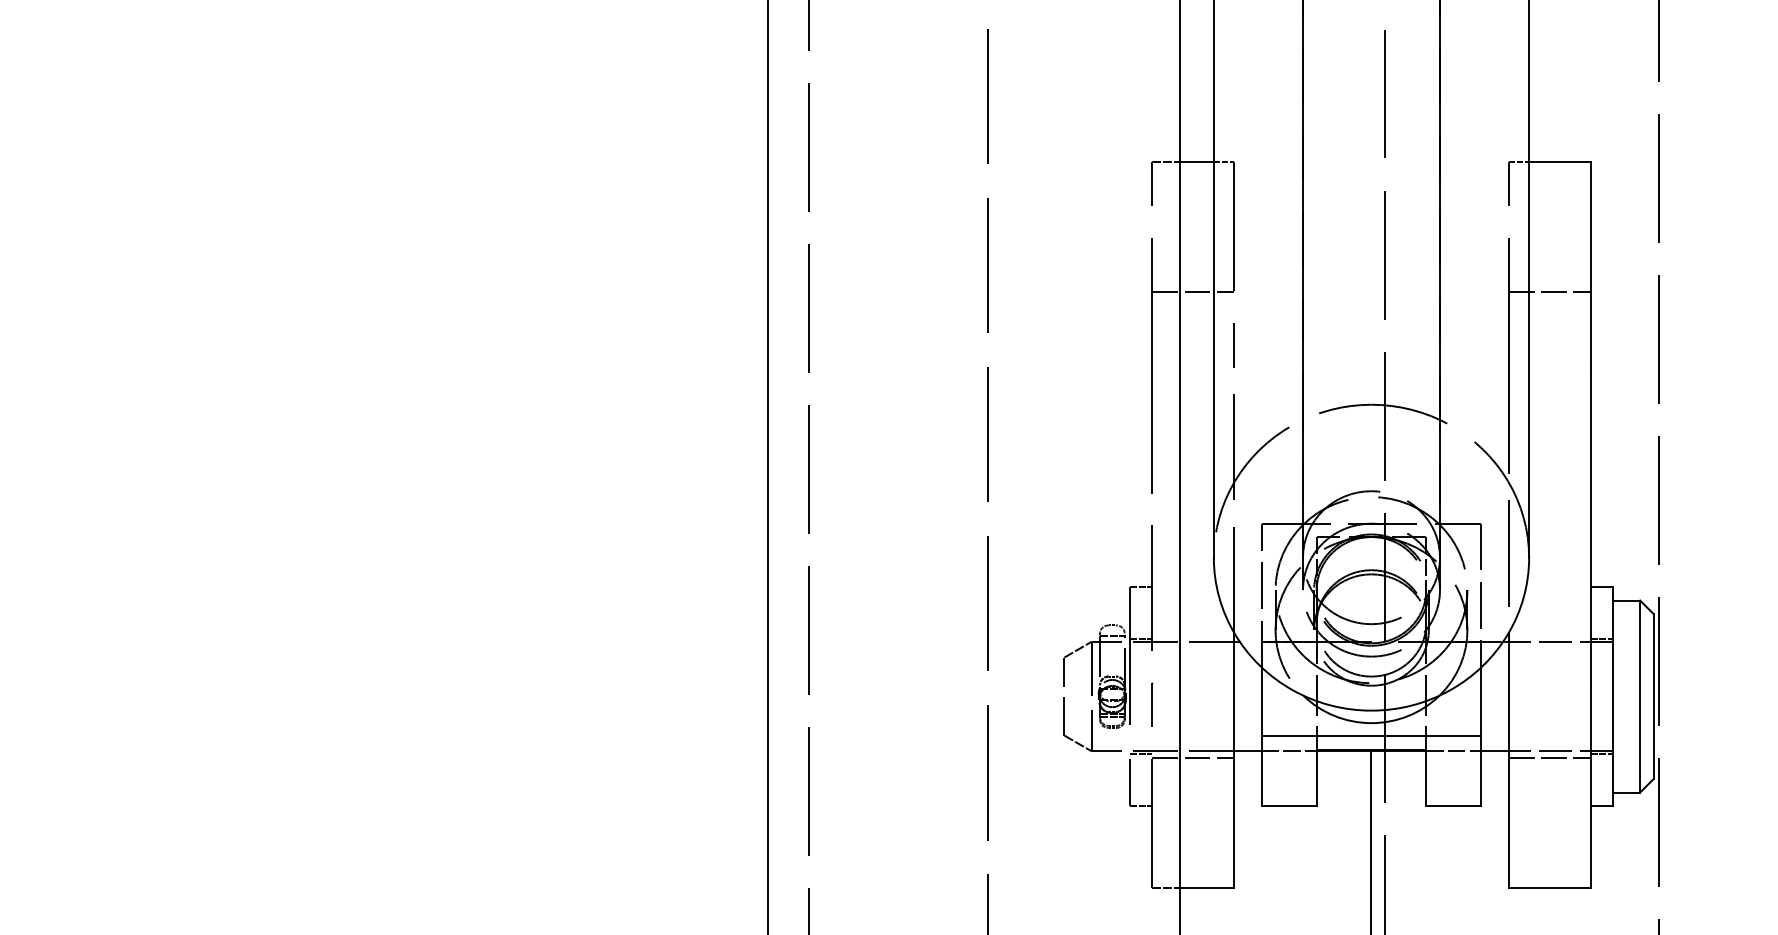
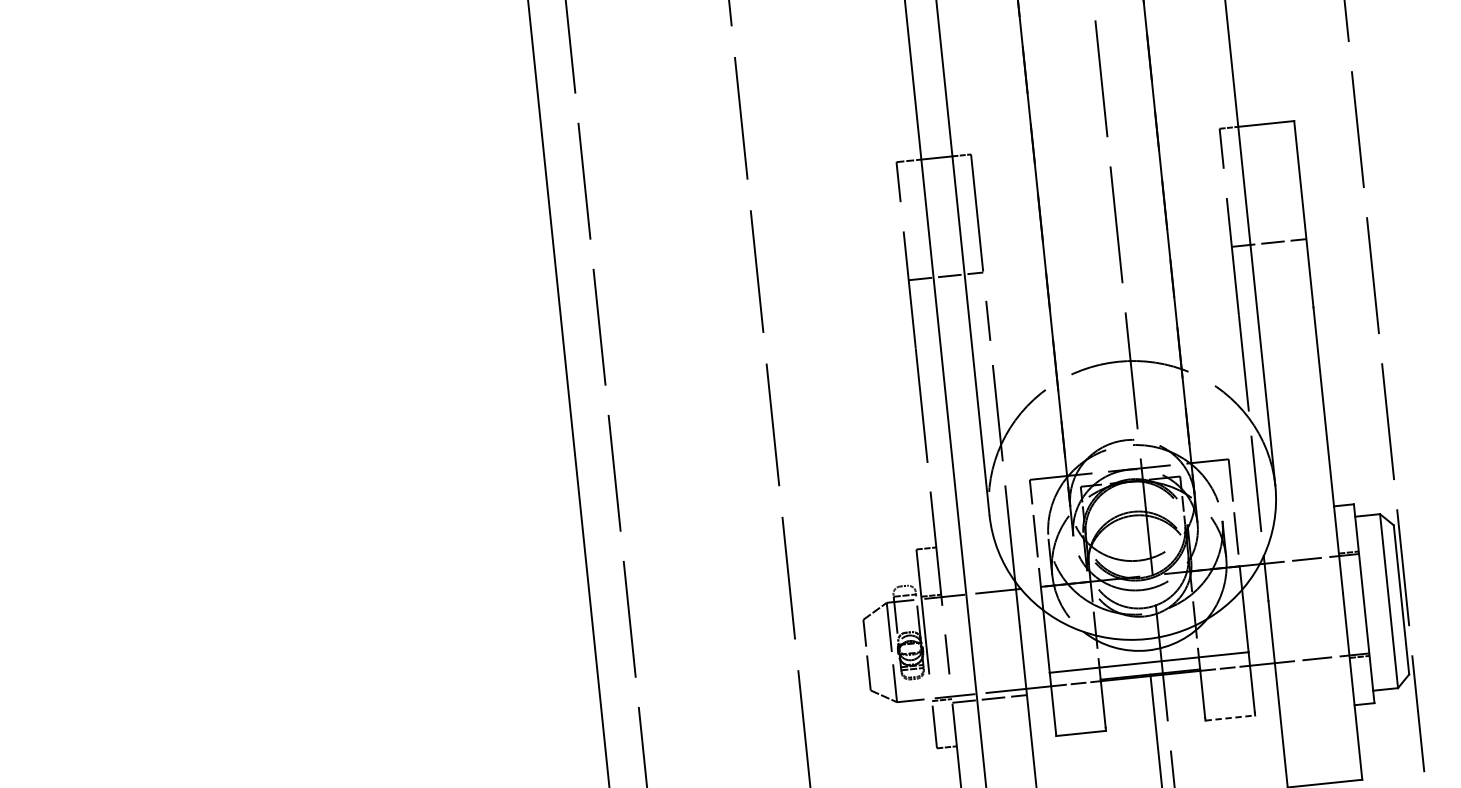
line: (1549, 758) -> (1312, 665), removed
line: (1454, 806) -> (1231, 718), solid -> dashed

